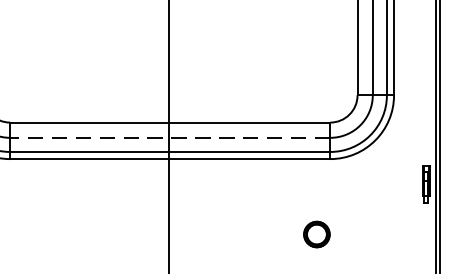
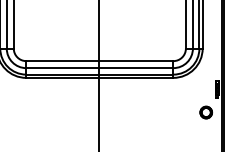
line: (169, 138) -> (99, 68), dashed -> solid
part: (315, 234) -> (205, 112), moved

